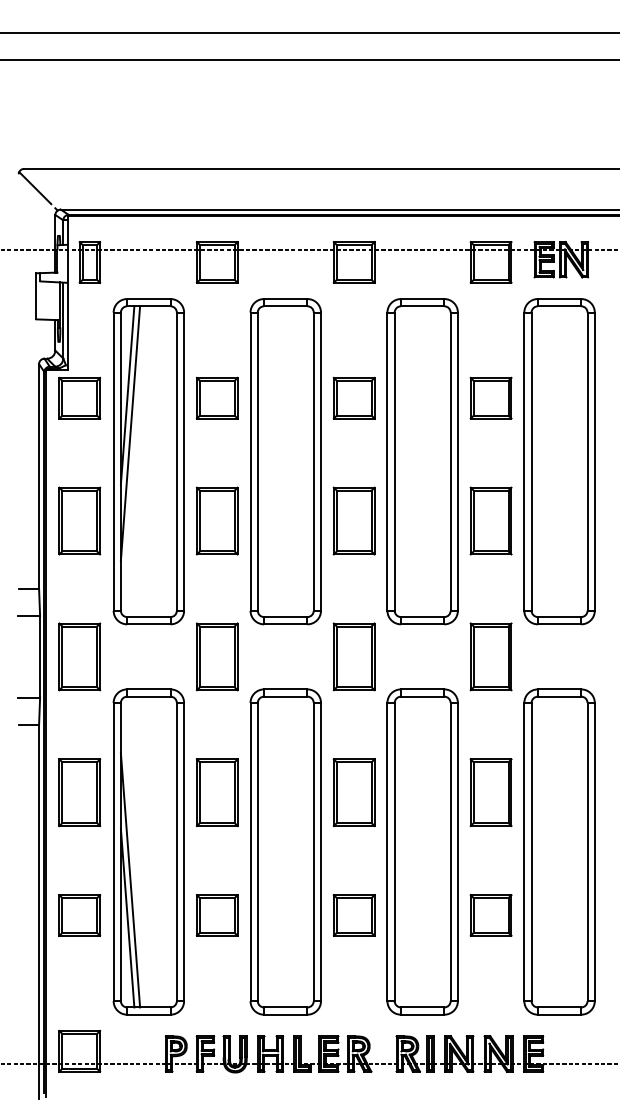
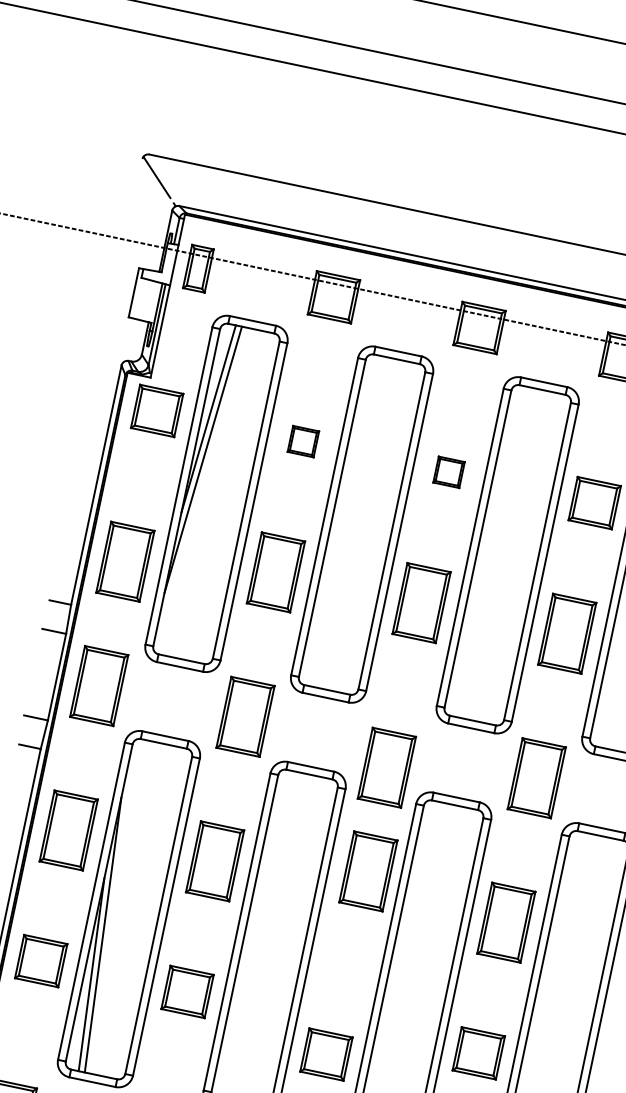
part: (216, 397) -> (302, 440), size x0.6
part: (353, 397) -> (448, 471), size x0.6
part: (79, 520) -> (125, 561), moved
part: (353, 656) -> (386, 767), moved
part: (353, 792) -> (367, 871), moved
part: (353, 915) -> (325, 1054), moved

